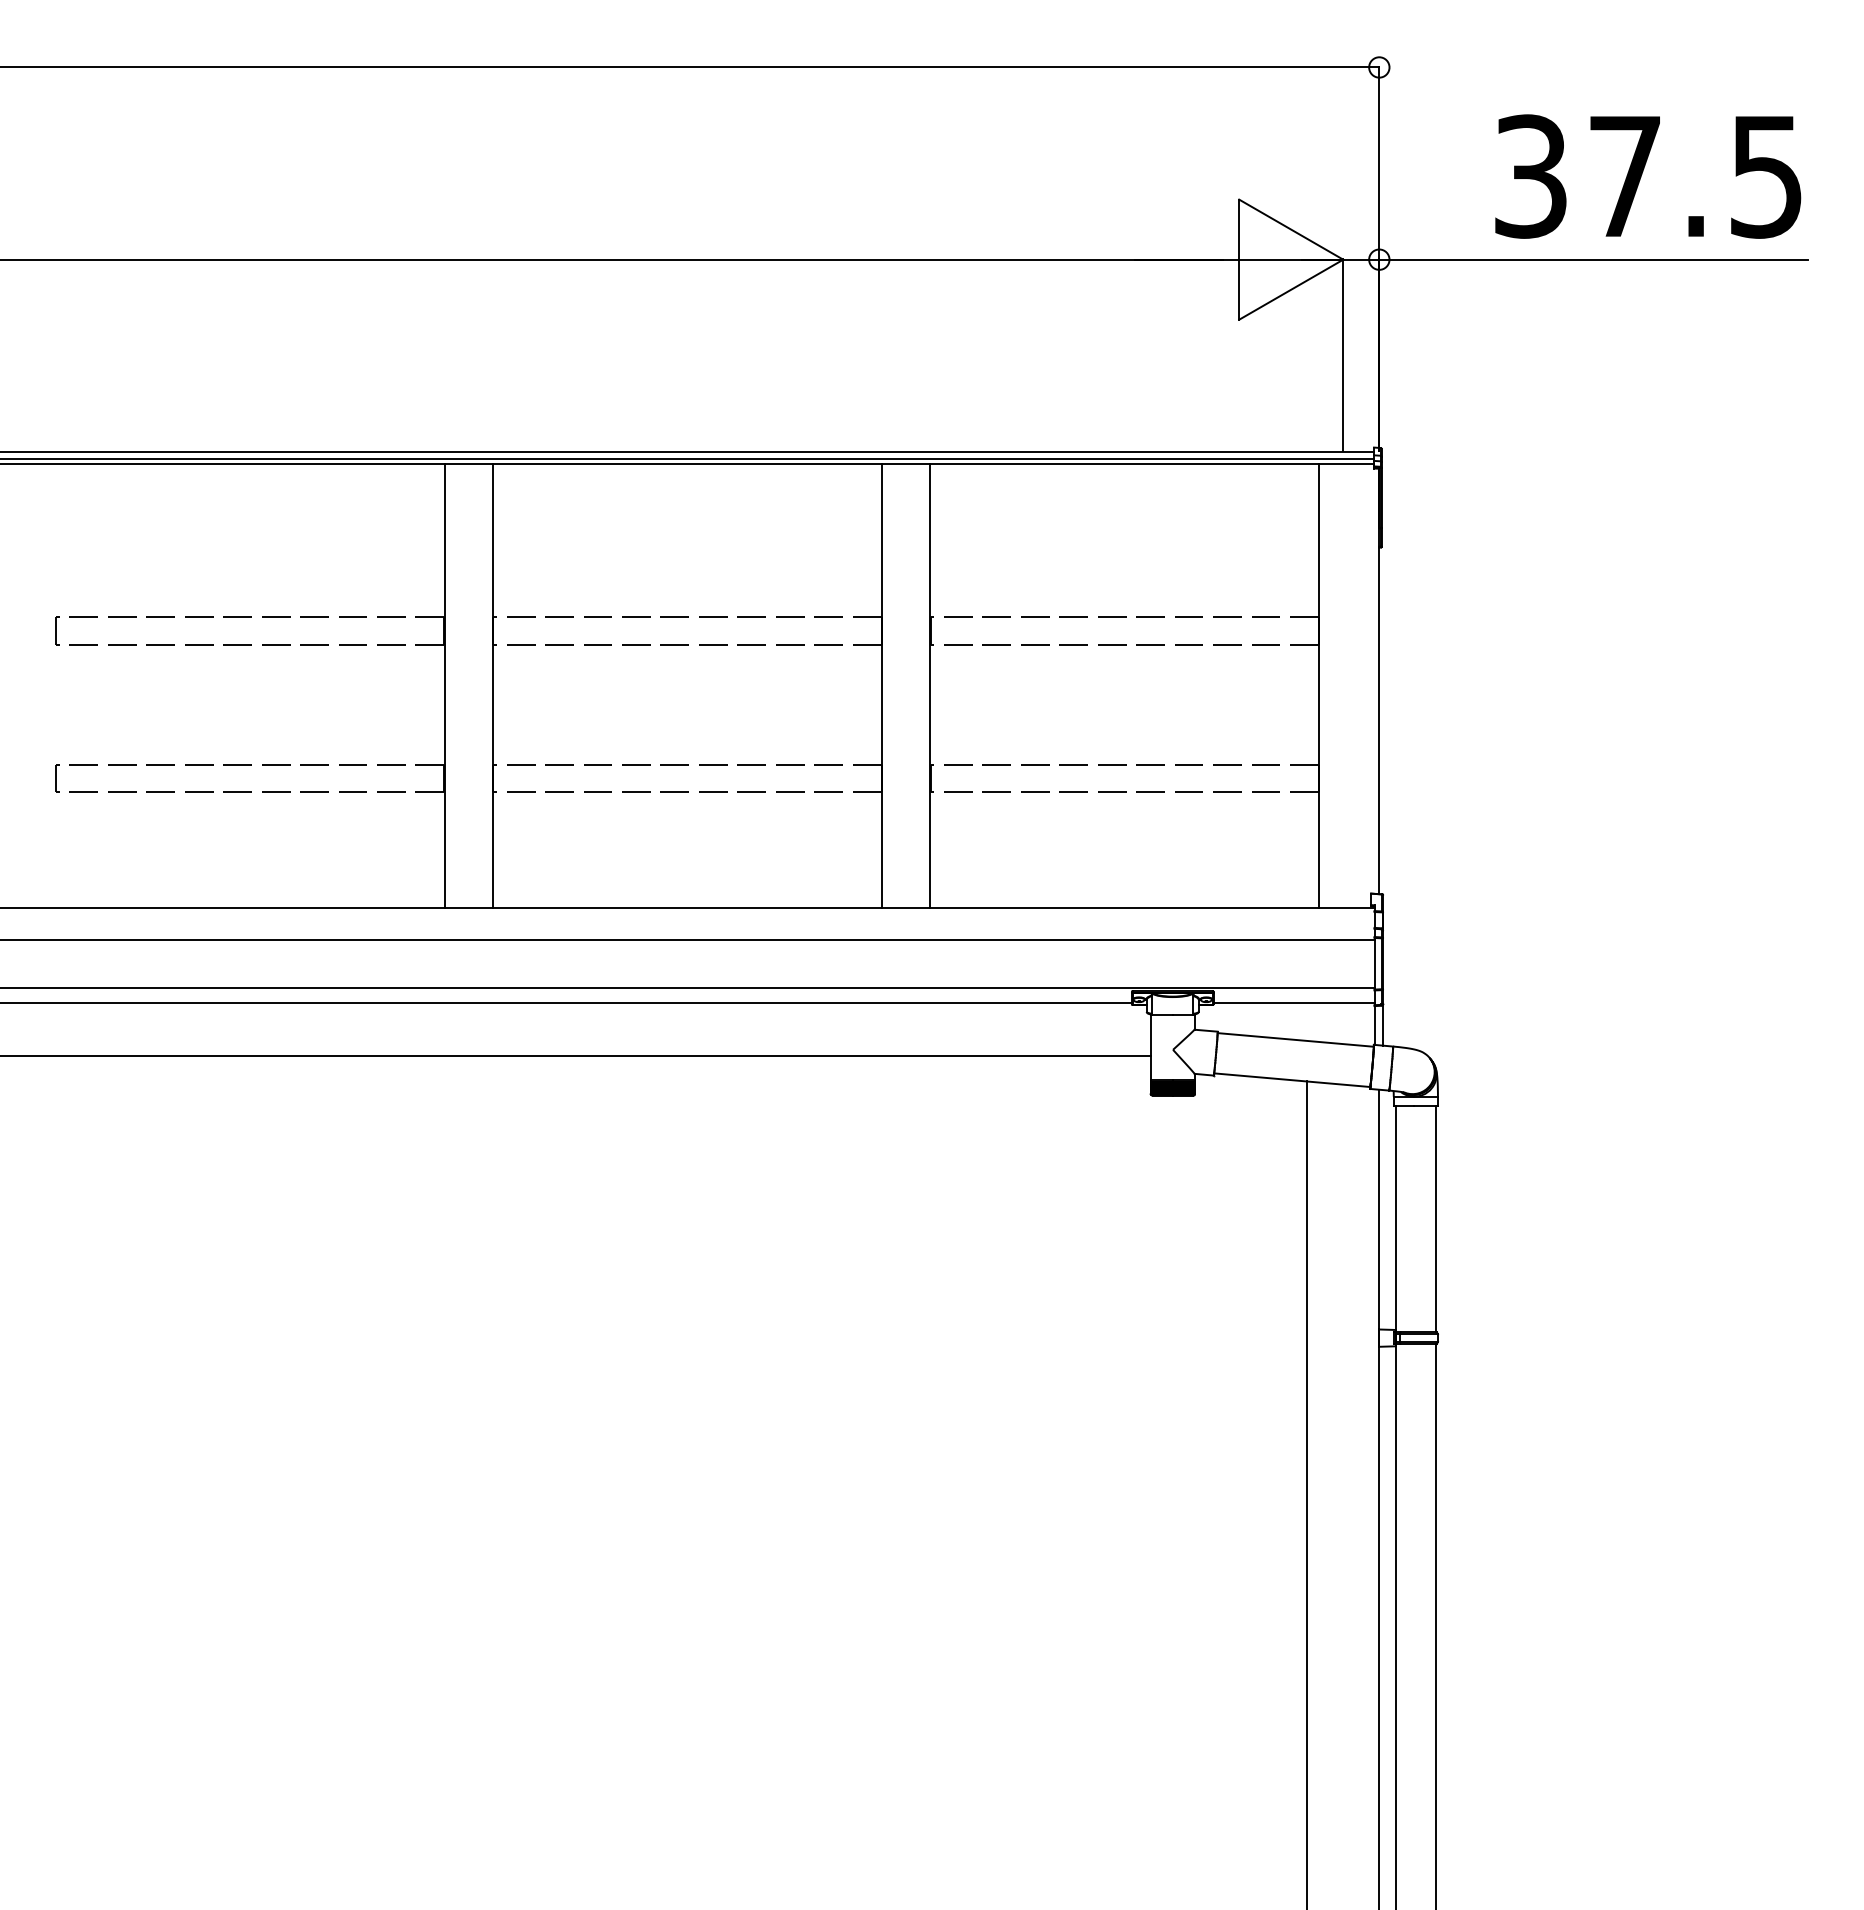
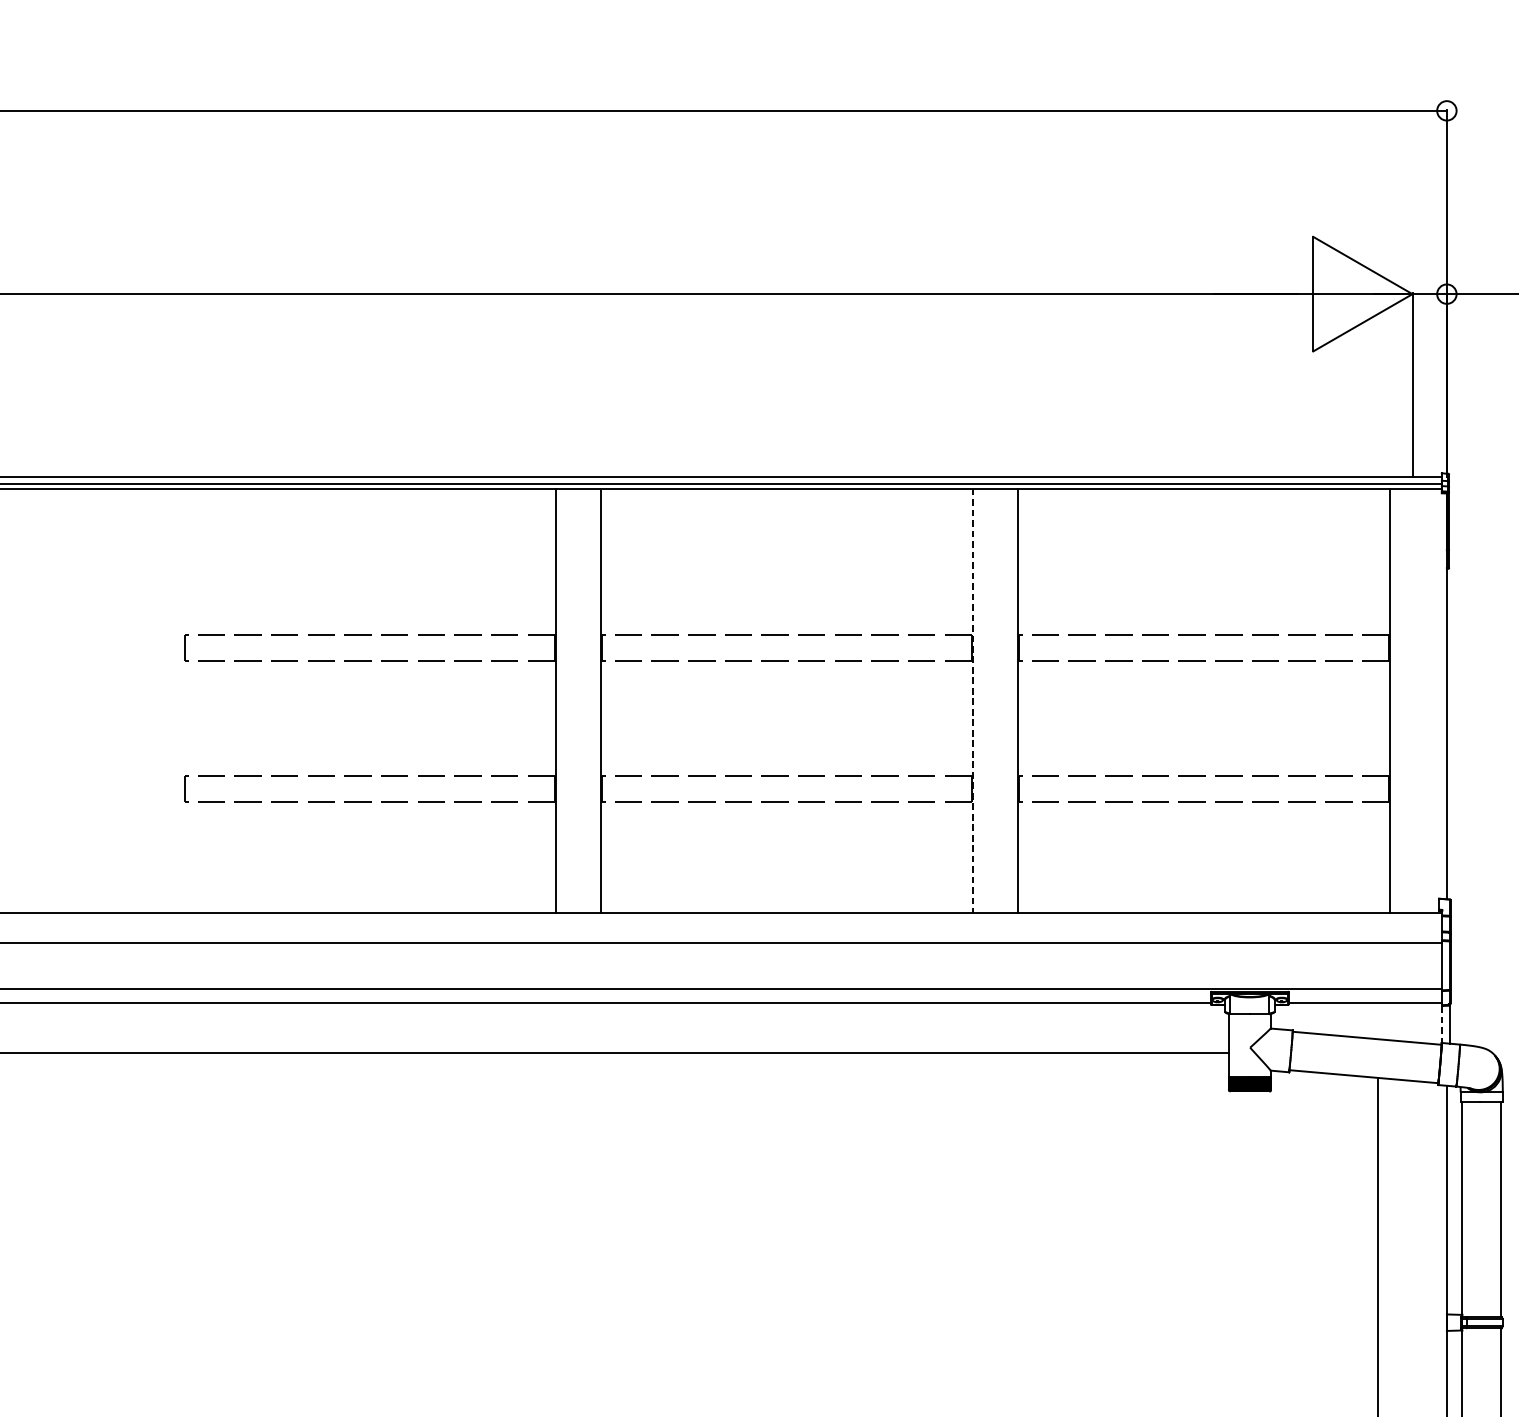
line: (882, 686) -> (973, 701), solid -> dashed
line: (1374, 1026) -> (1442, 1025), solid -> dashed

